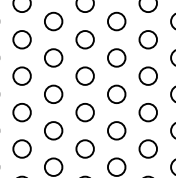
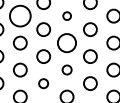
circle: (53, 21) -> (20, 16), size x1.6
circle: (116, 21) -> (66, 16), size x0.6
circle: (116, 57) -> (66, 42), size x1.4
circle: (116, 93) -> (66, 69), size x0.7
circle: (84, 112) -> (43, 83), size x0.7

